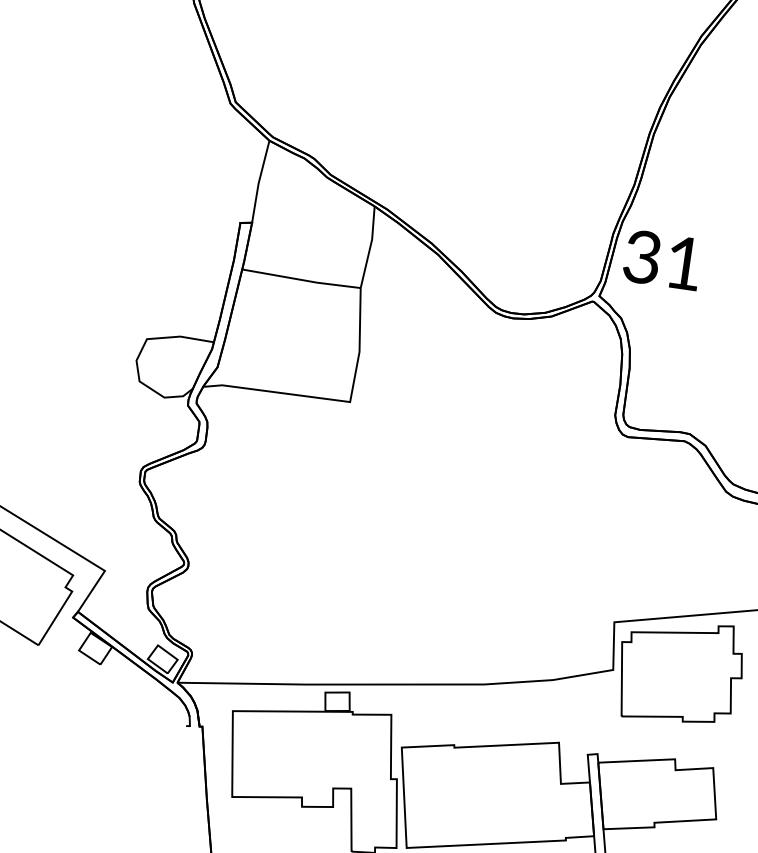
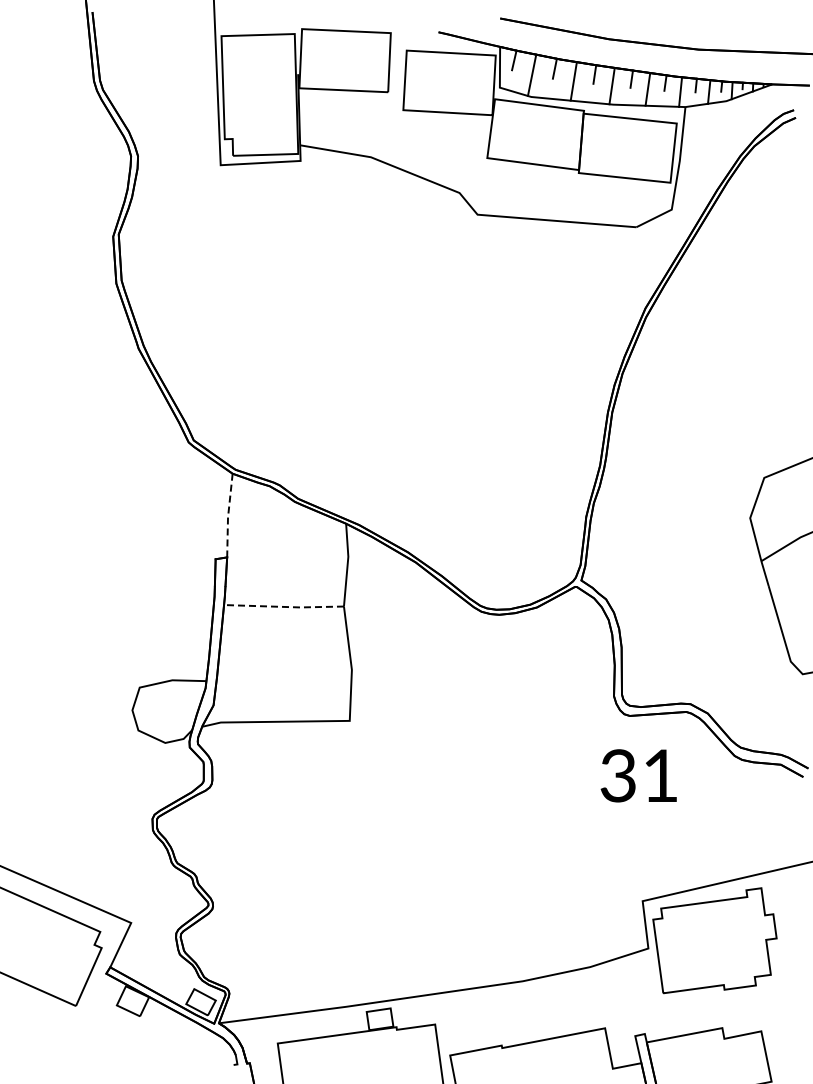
line: (259, 181) -> (228, 515), solid -> dashed
text: (662, 259) -> (638, 775), moved
line: (301, 279) -> (284, 606), solid -> dashed

